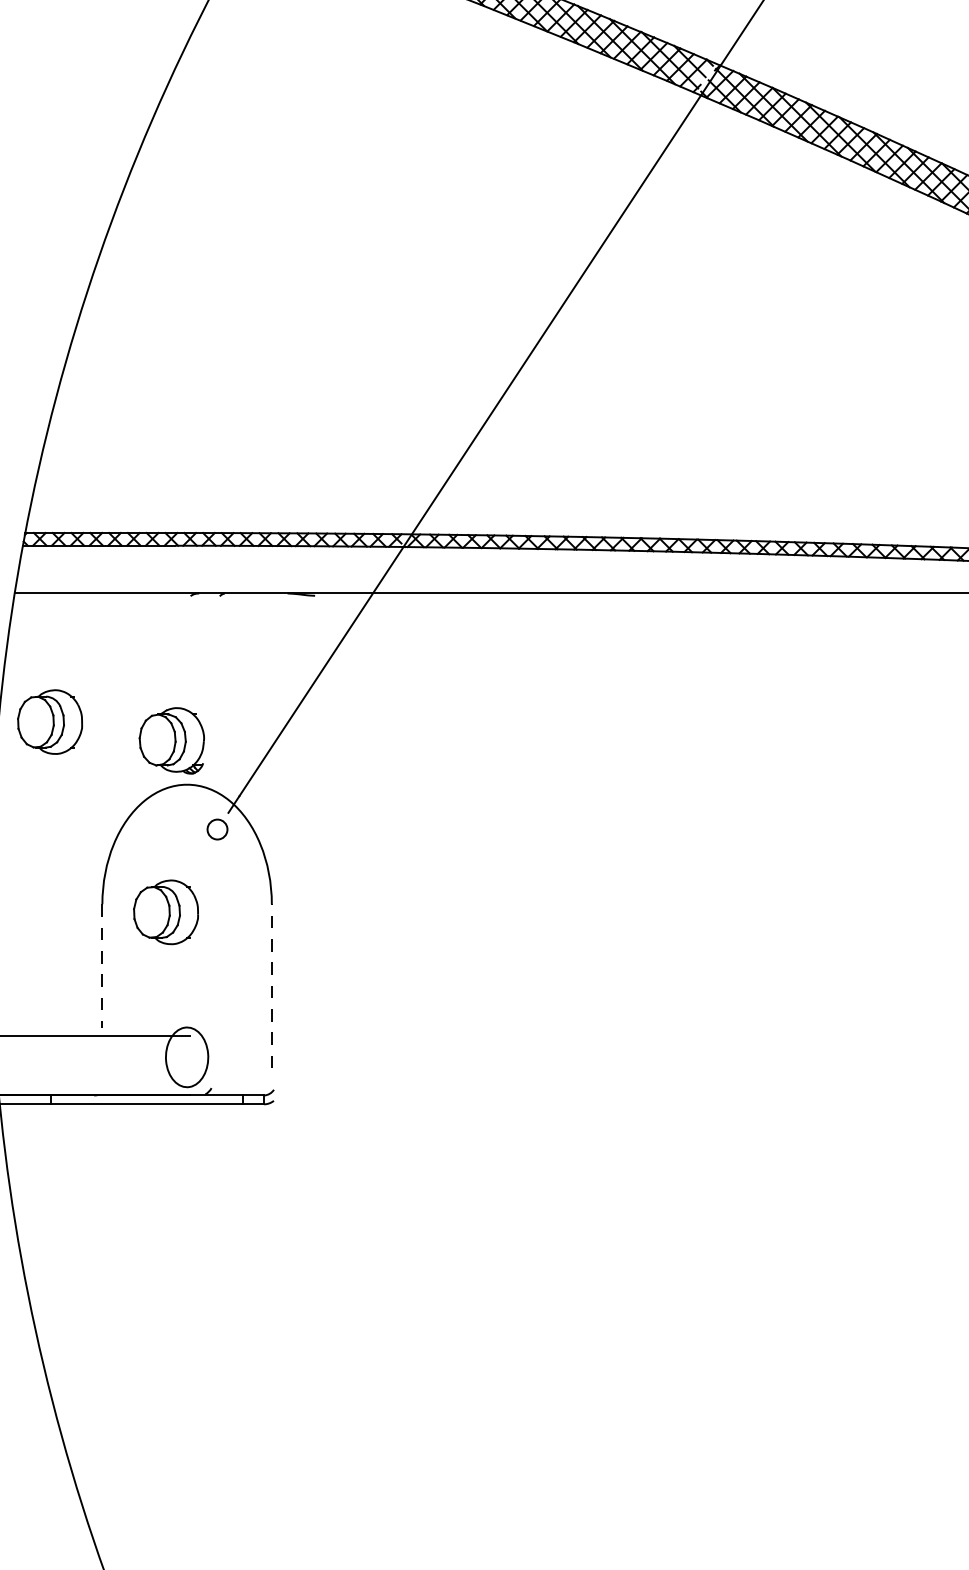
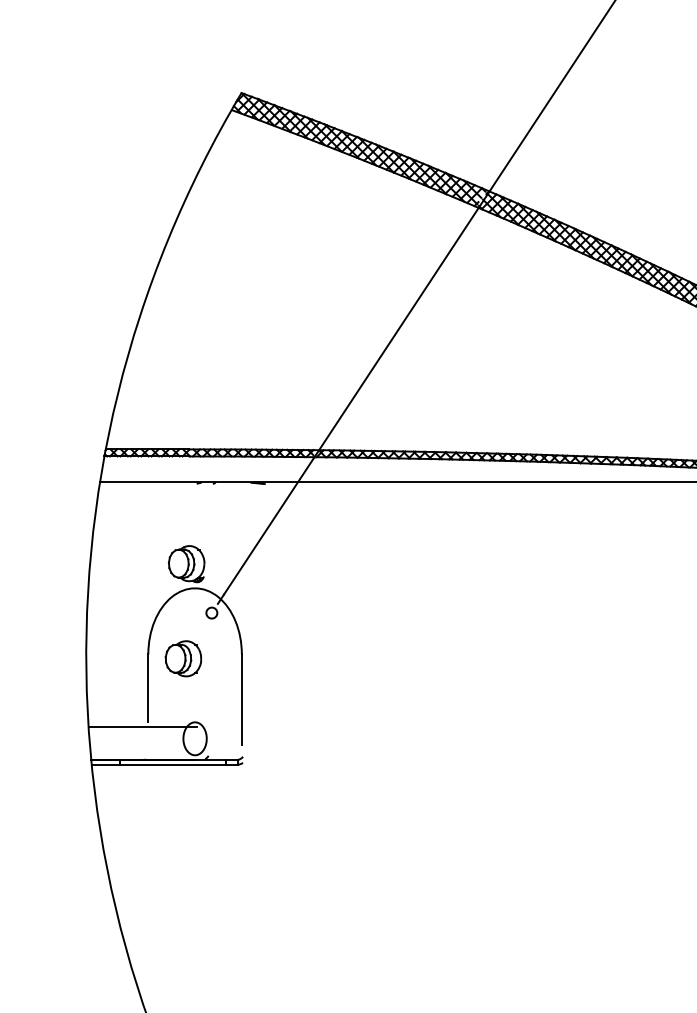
part: (50, 721) -> (119, 553), removed
line: (102, 966) -> (148, 688), dashed -> solid
line: (271, 986) -> (241, 699), dashed -> solid

